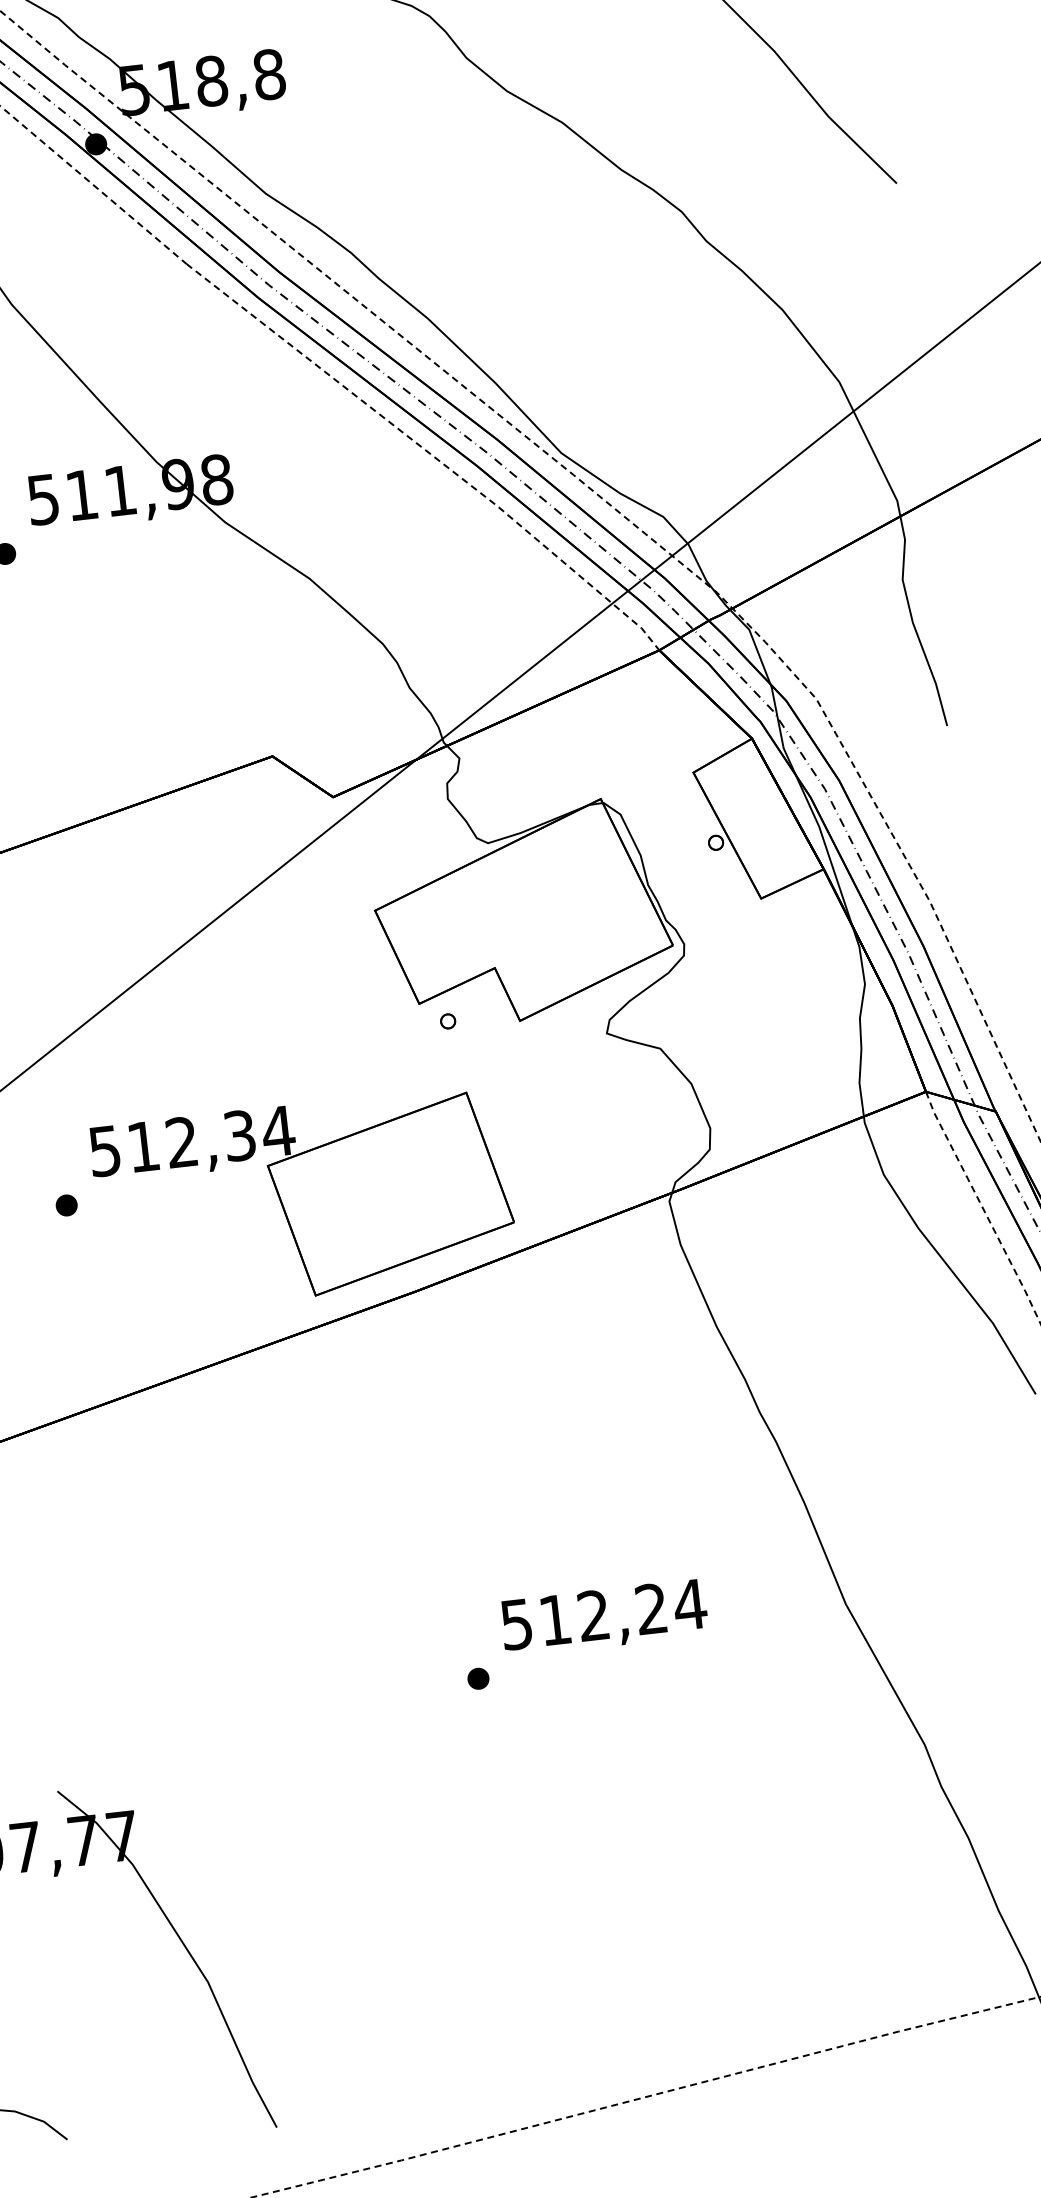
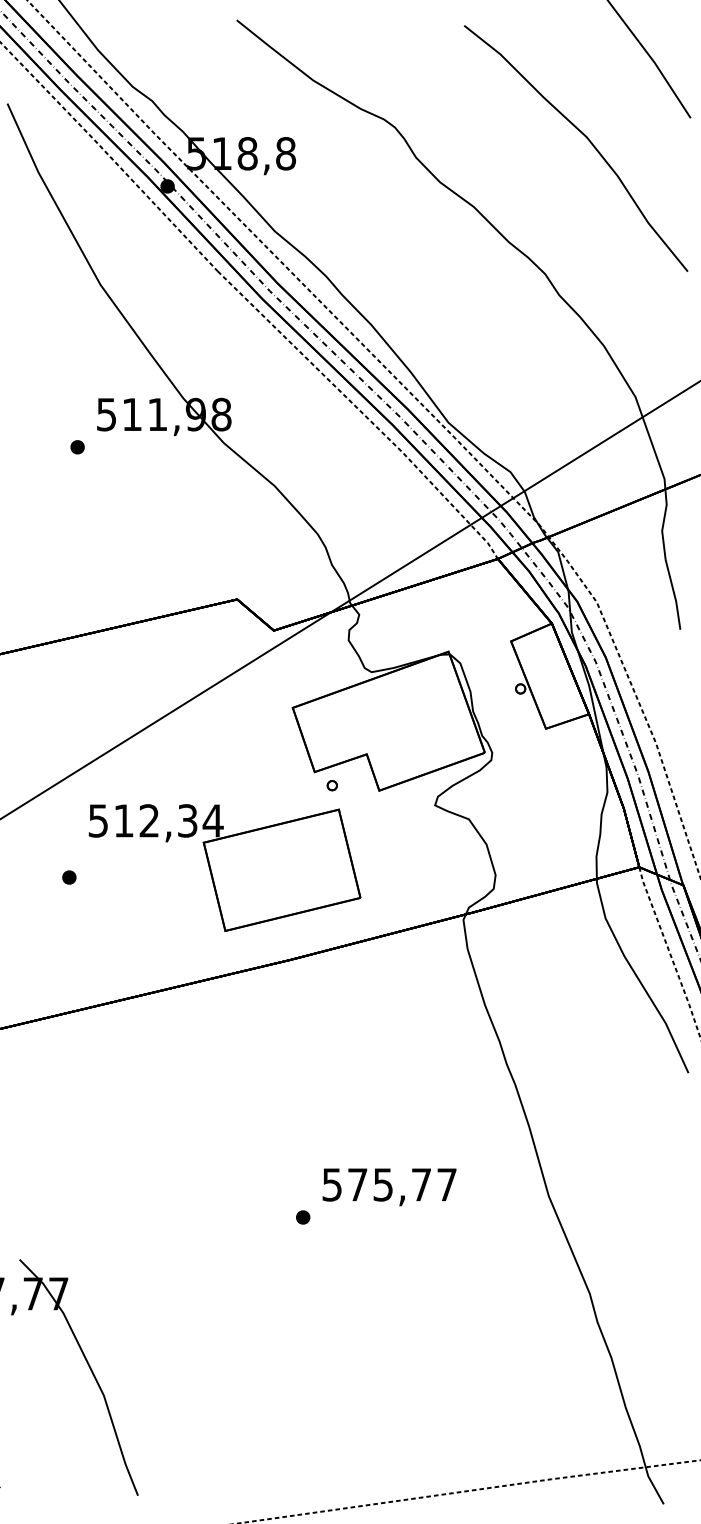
part: (303, 1199) -> (224, 867), moved
text: (622, 1611) -> (402, 1184), 512,24 -> 575,77

